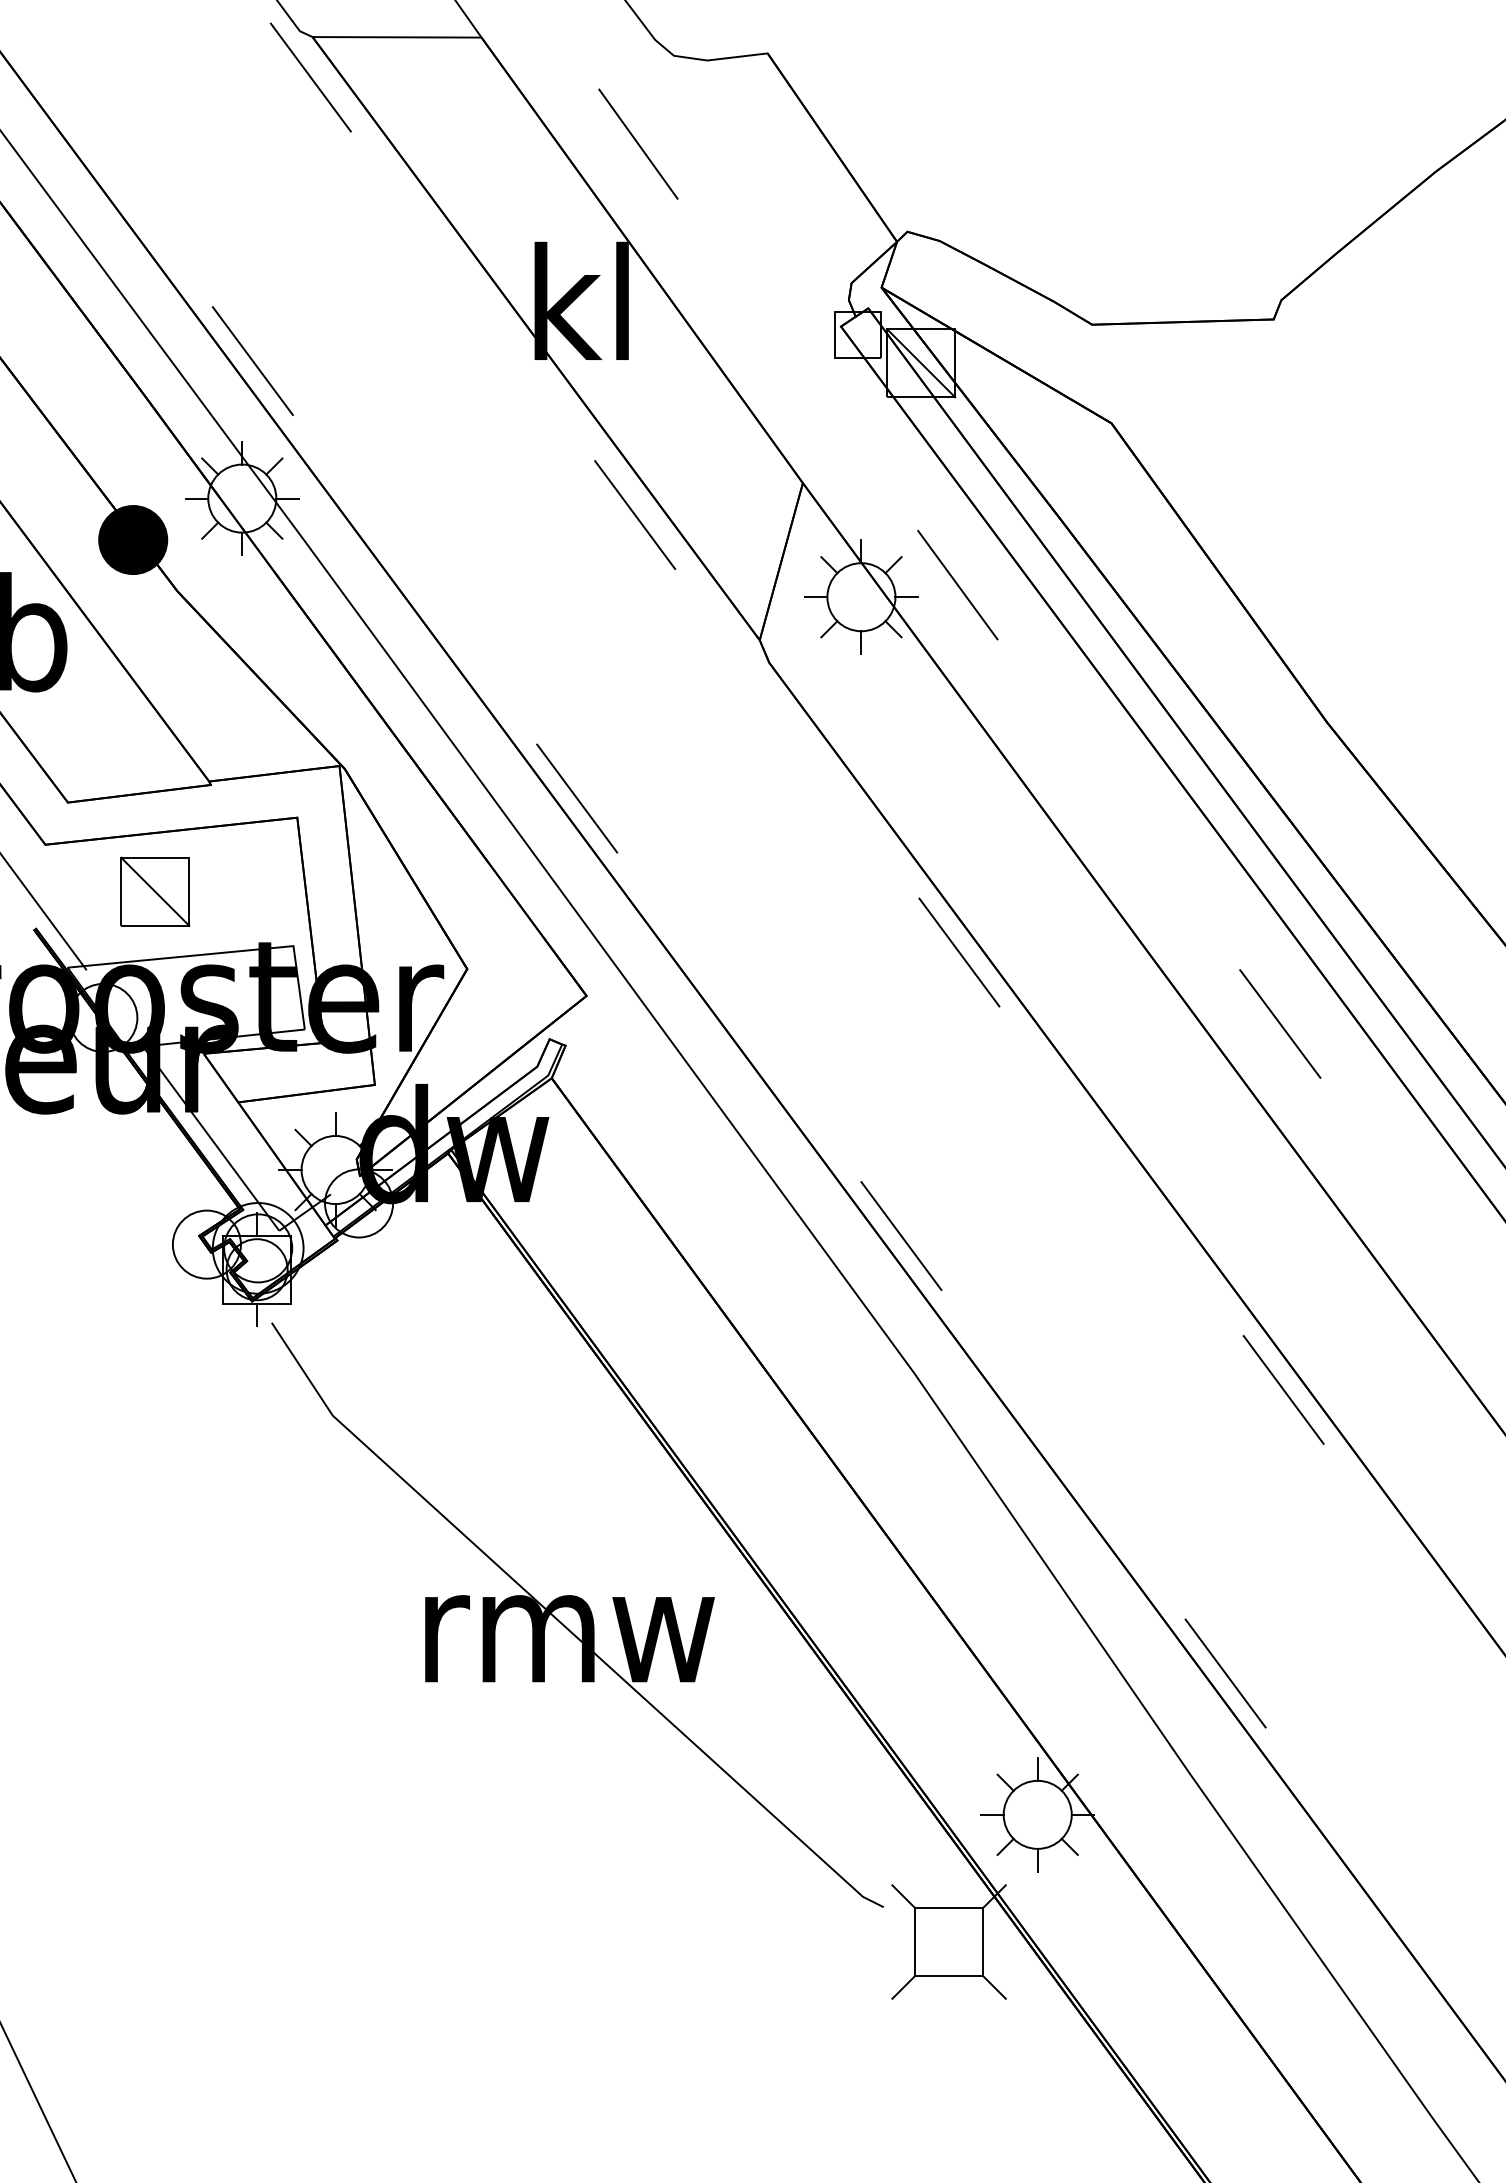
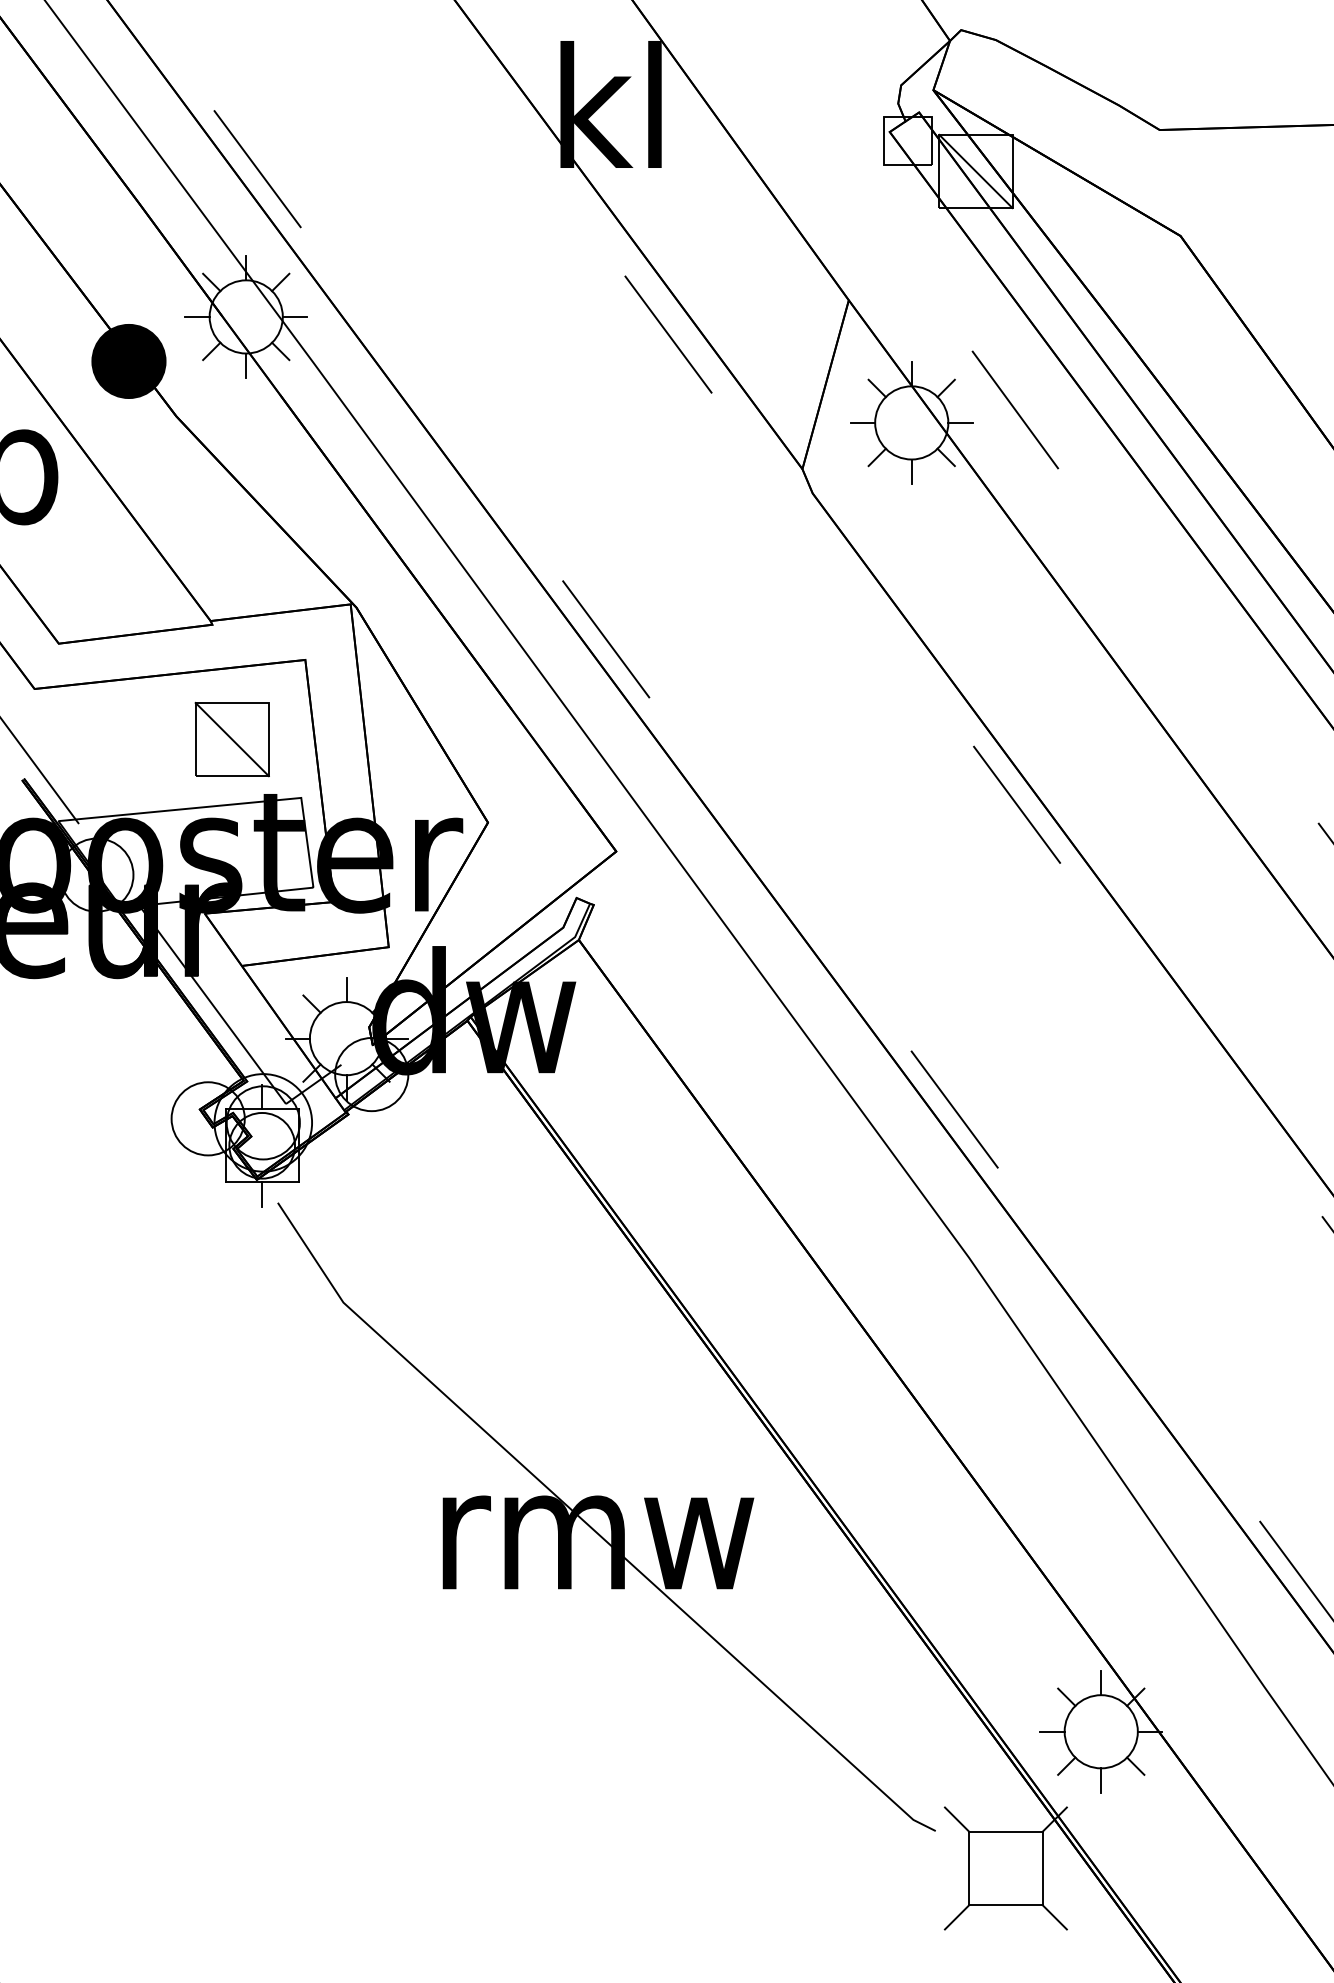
part: (155, 891) -> (232, 739), moved

